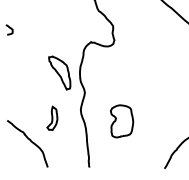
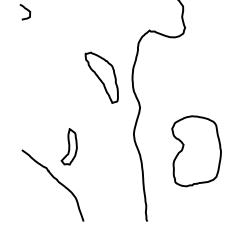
part: (52, 117) -> (69, 145), moved
part: (121, 121) -> (195, 151), size x1.43

